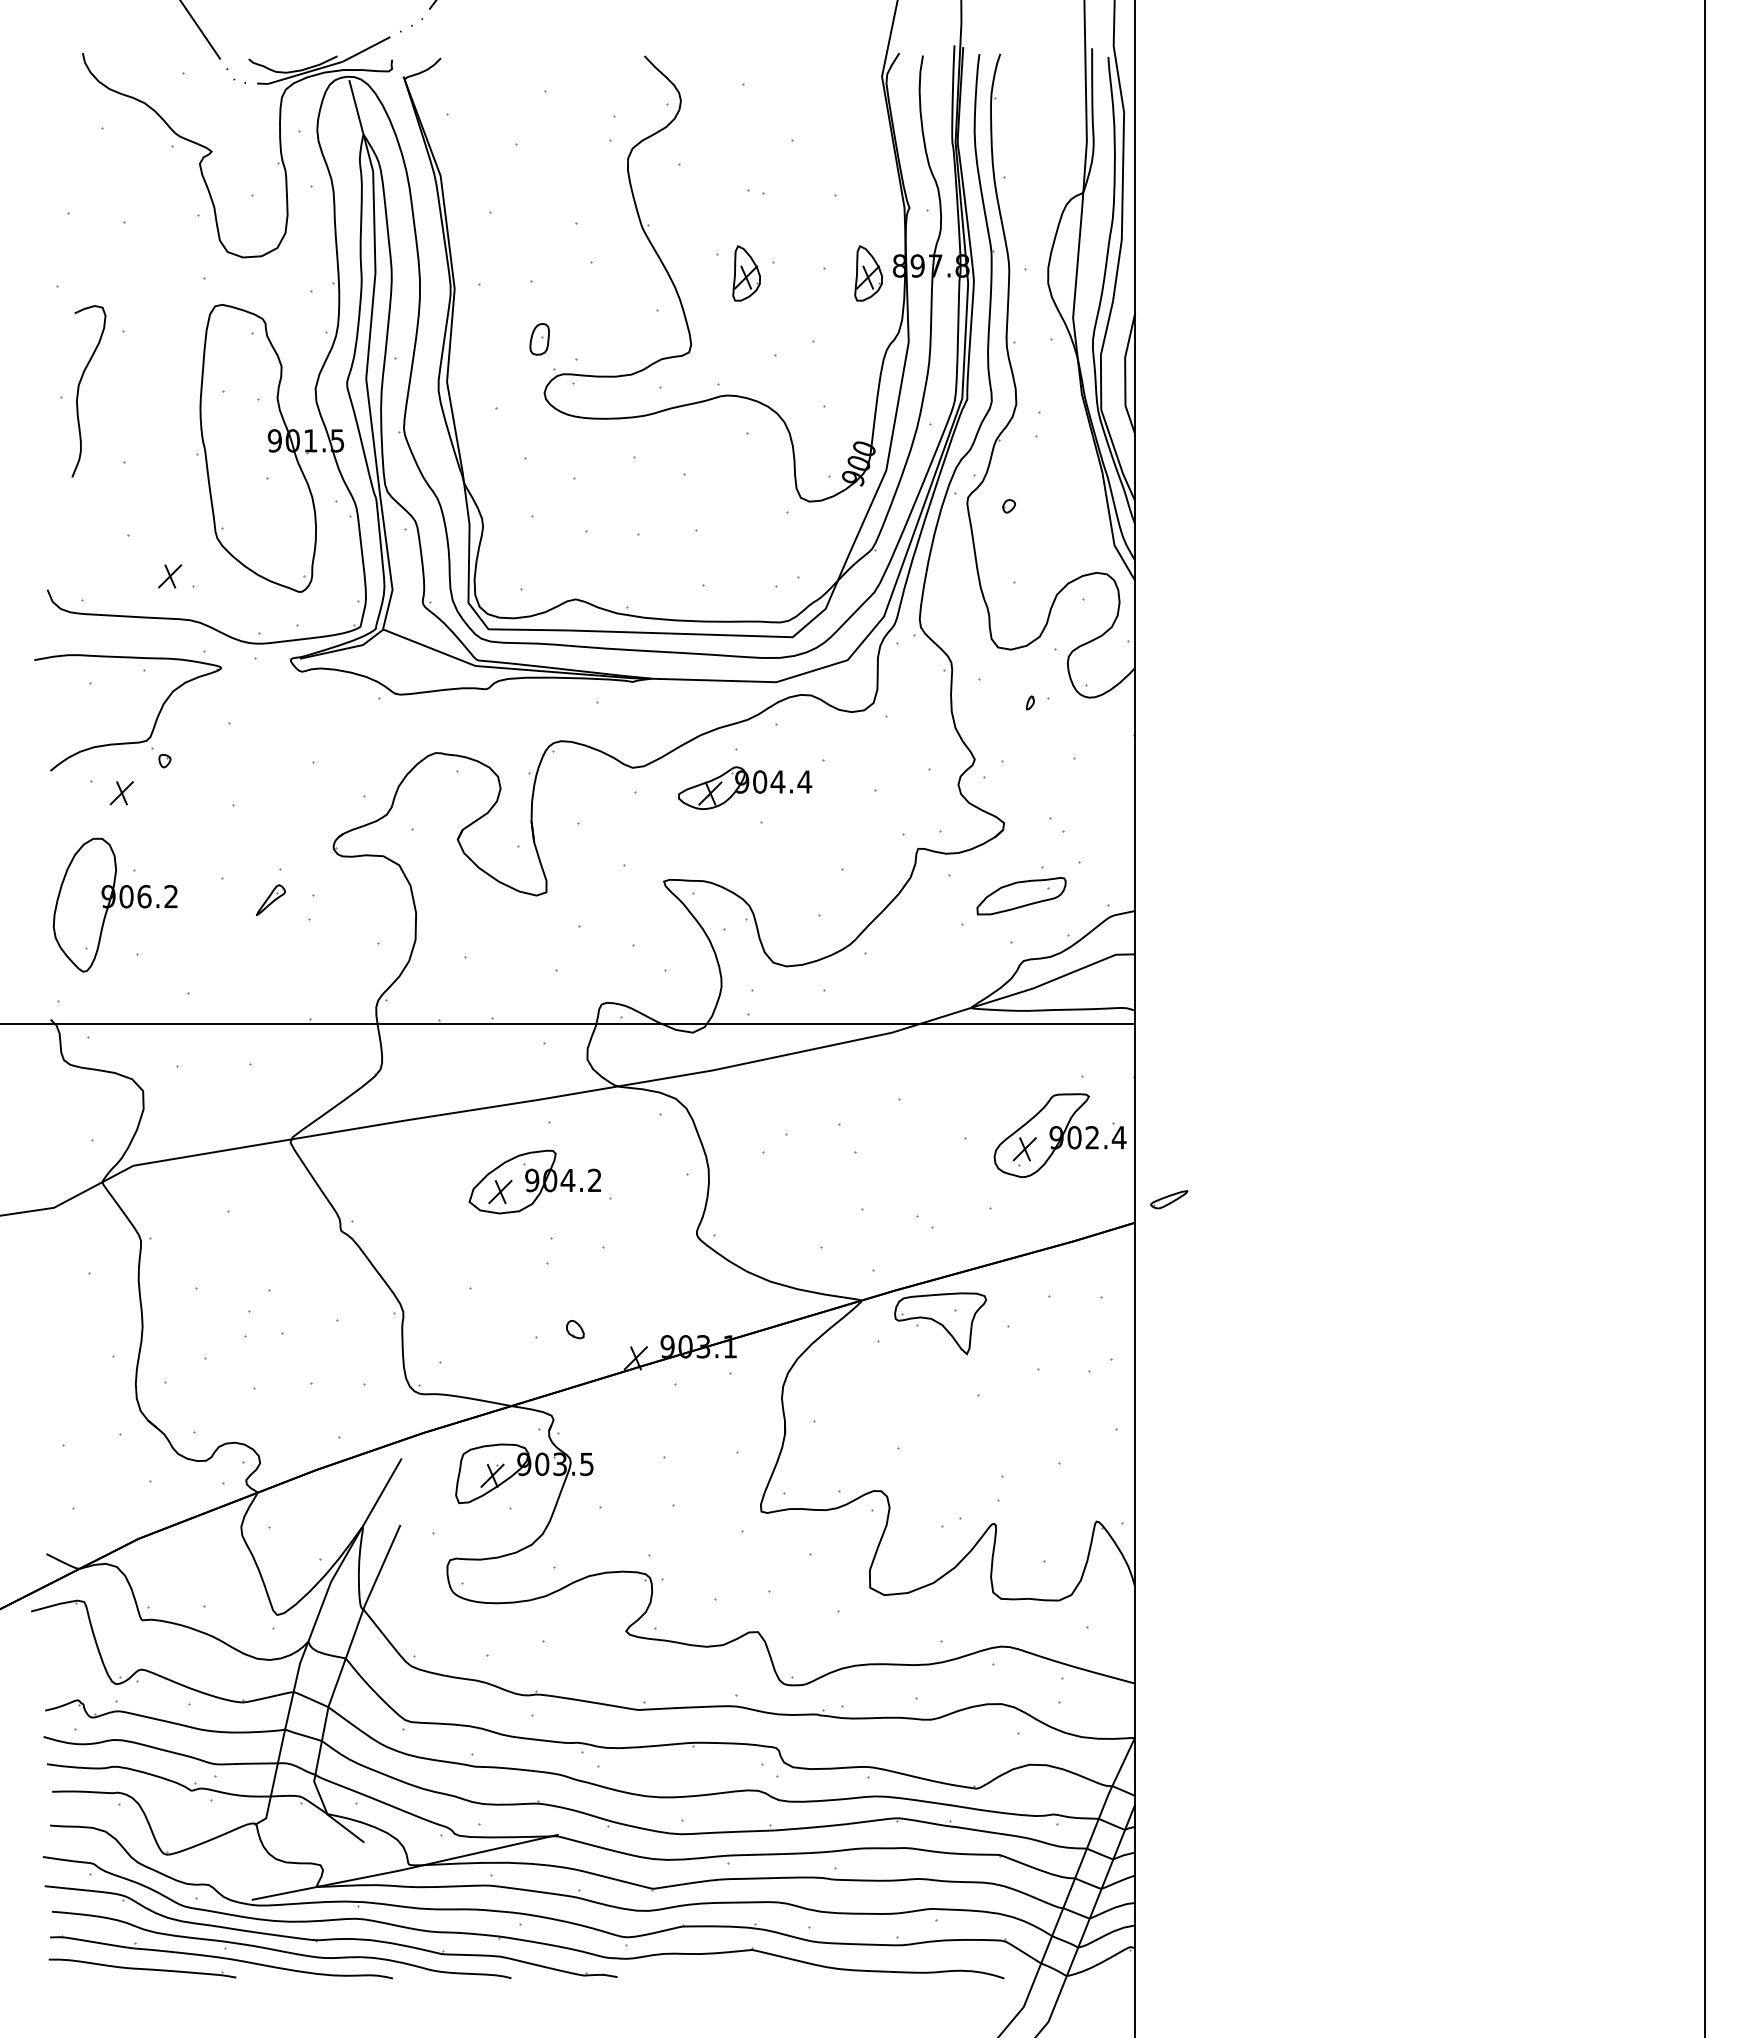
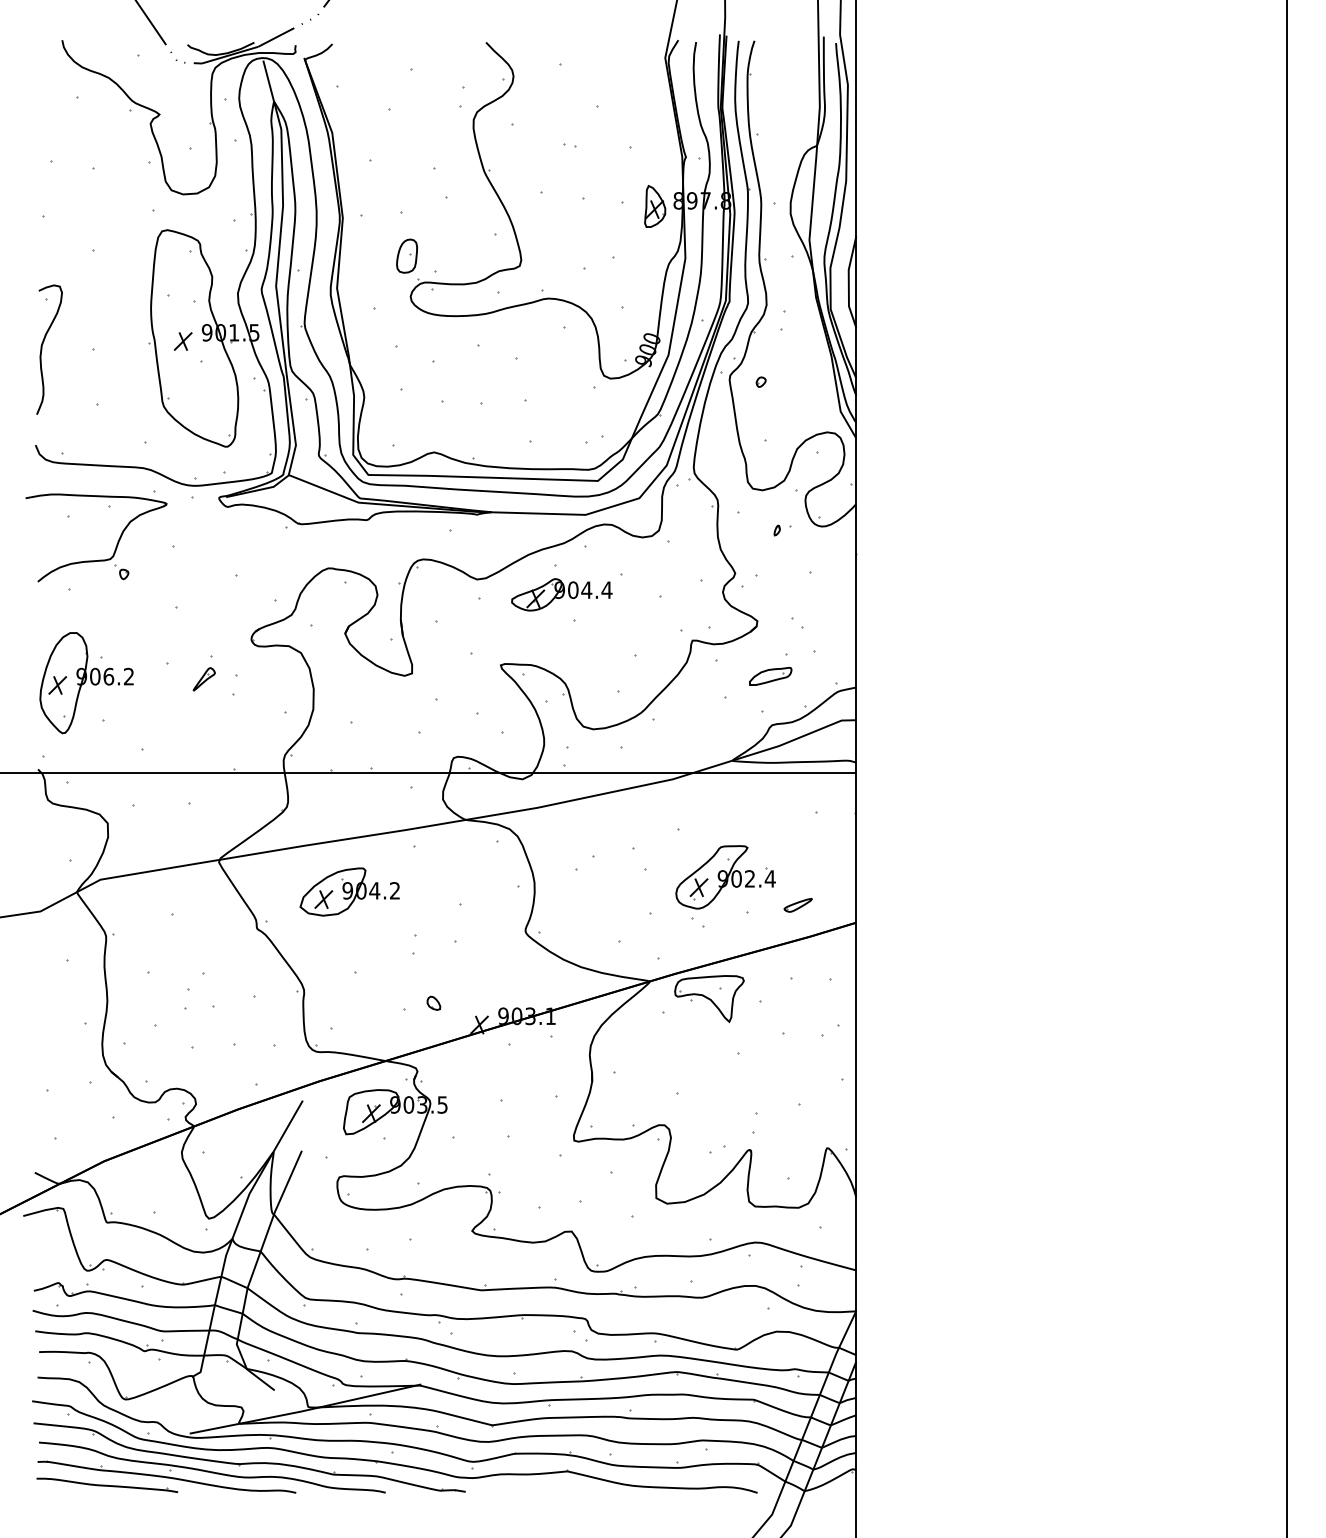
part: (746, 273) -> (563, 206), removed
part: (539, 339) -> (406, 256), size x1.43
curve: (79, 389) -> (42, 348), moved
part: (170, 576) -> (183, 341), moved
part: (121, 793) -> (57, 685), moved
part: (1021, 896) -> (770, 676), size x0.62
part: (1059, 1135) -> (725, 877), moved
part: (534, 1181) -> (349, 891), moved
part: (1169, 1199) -> (798, 905), moved

